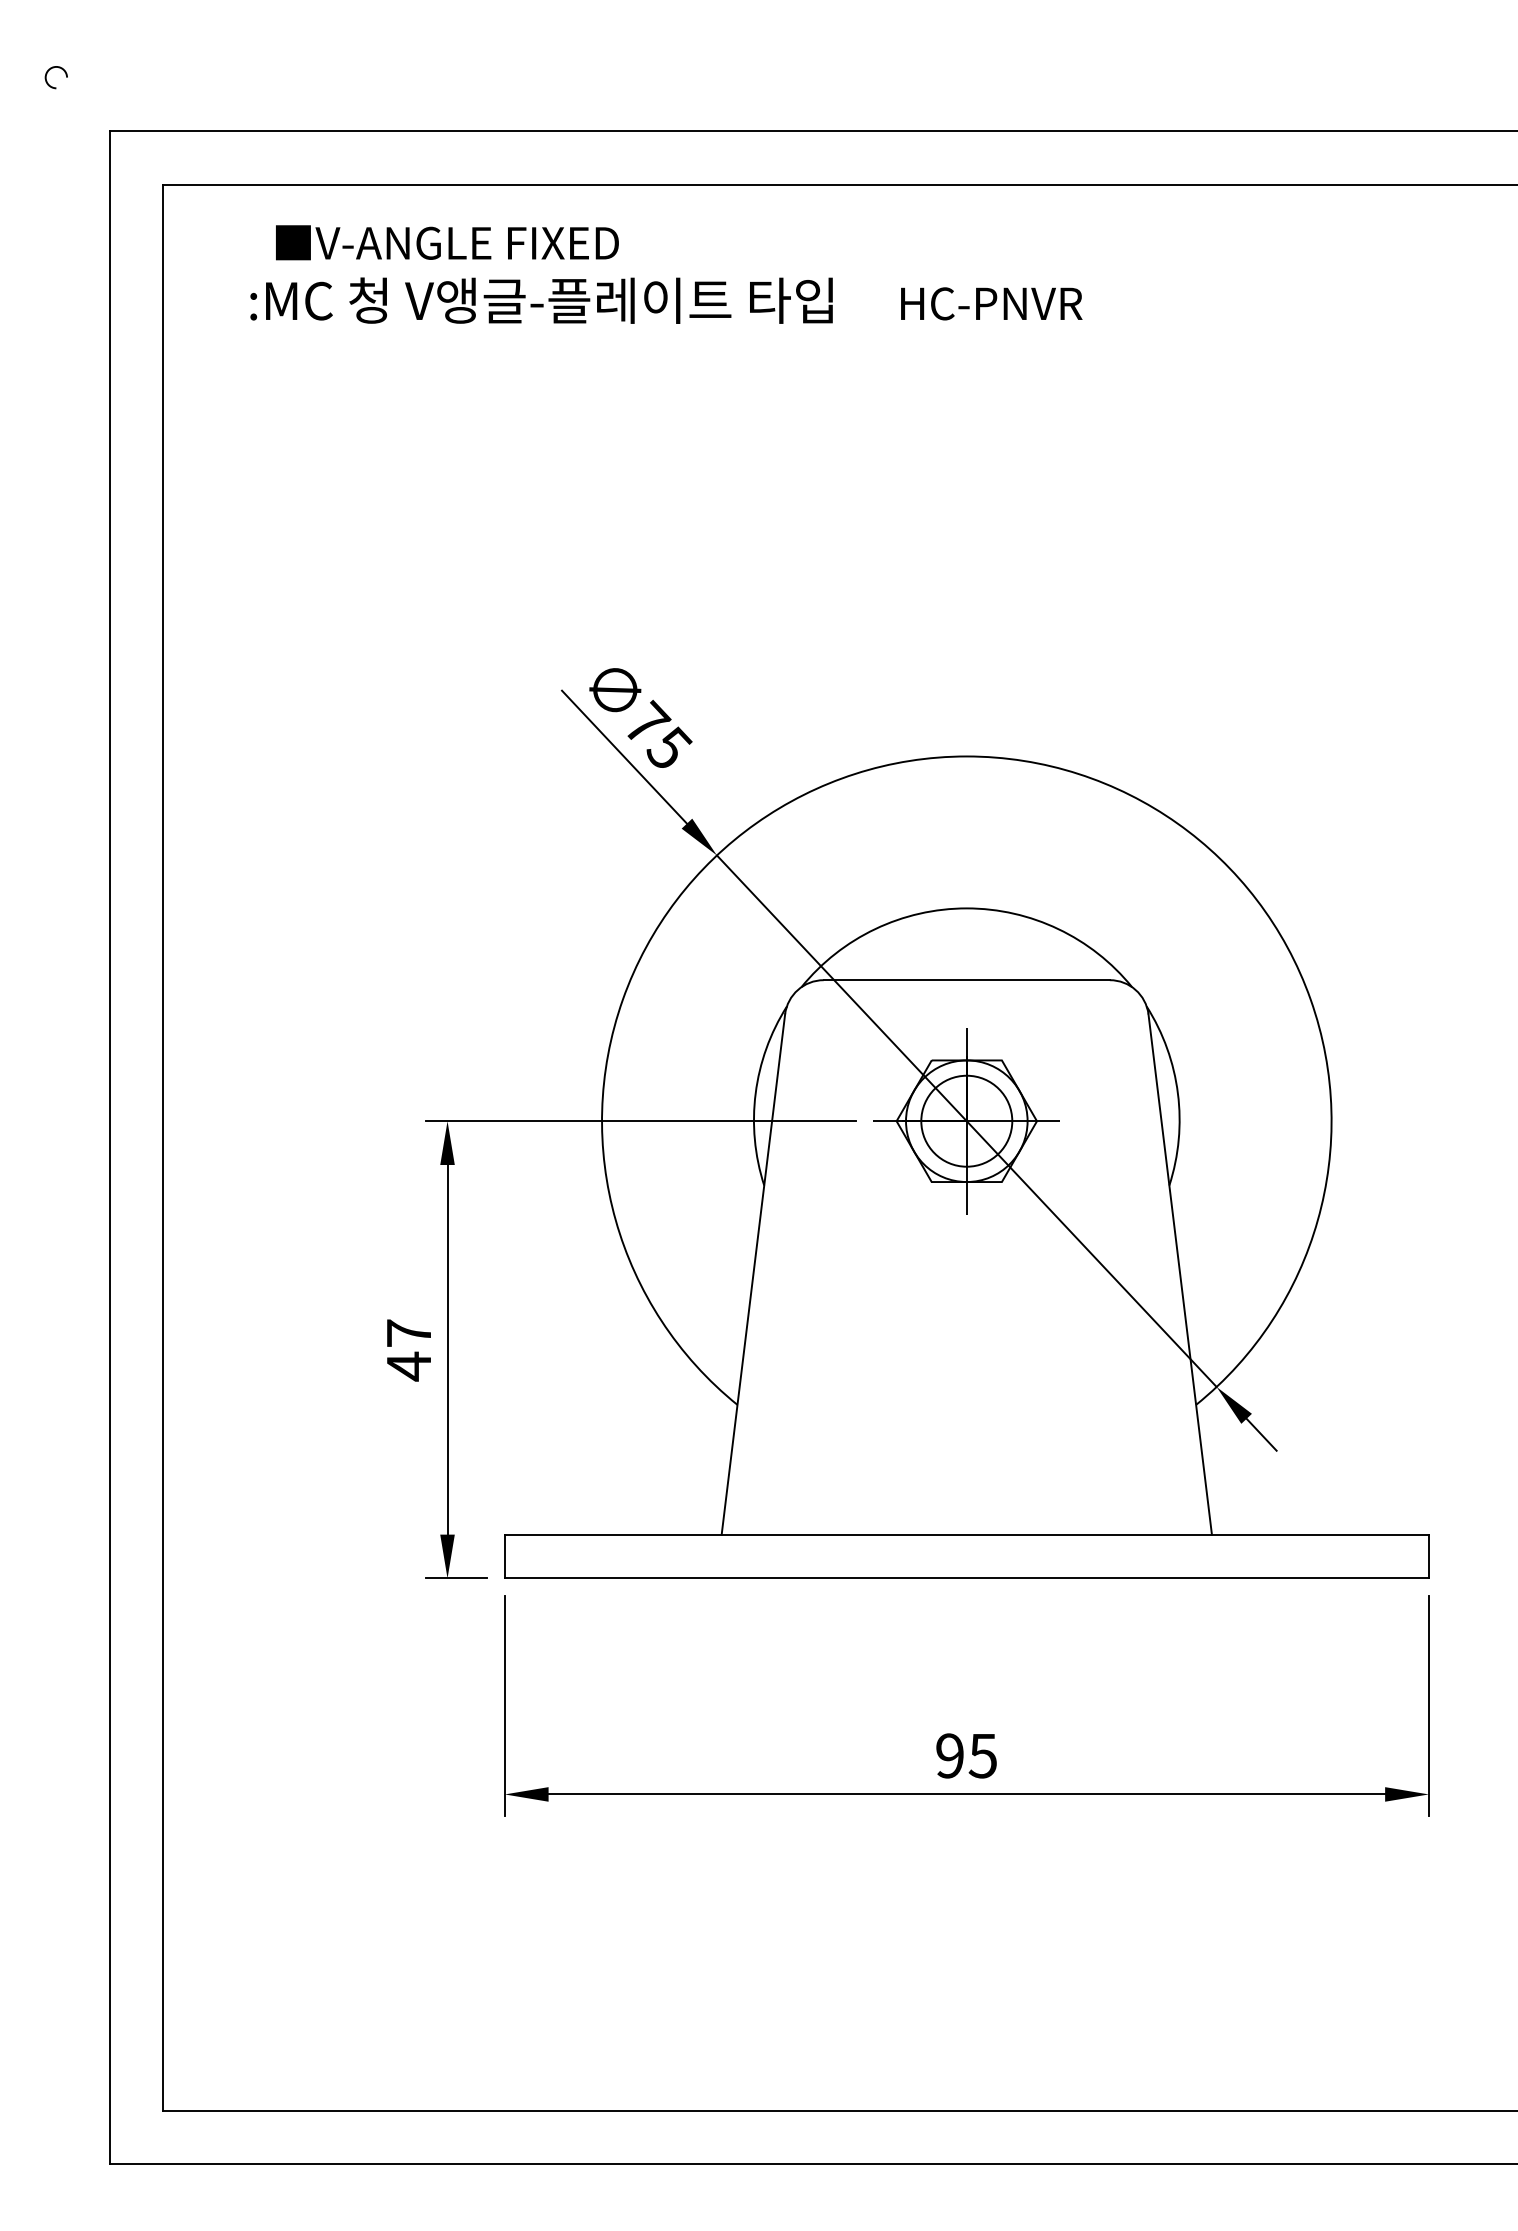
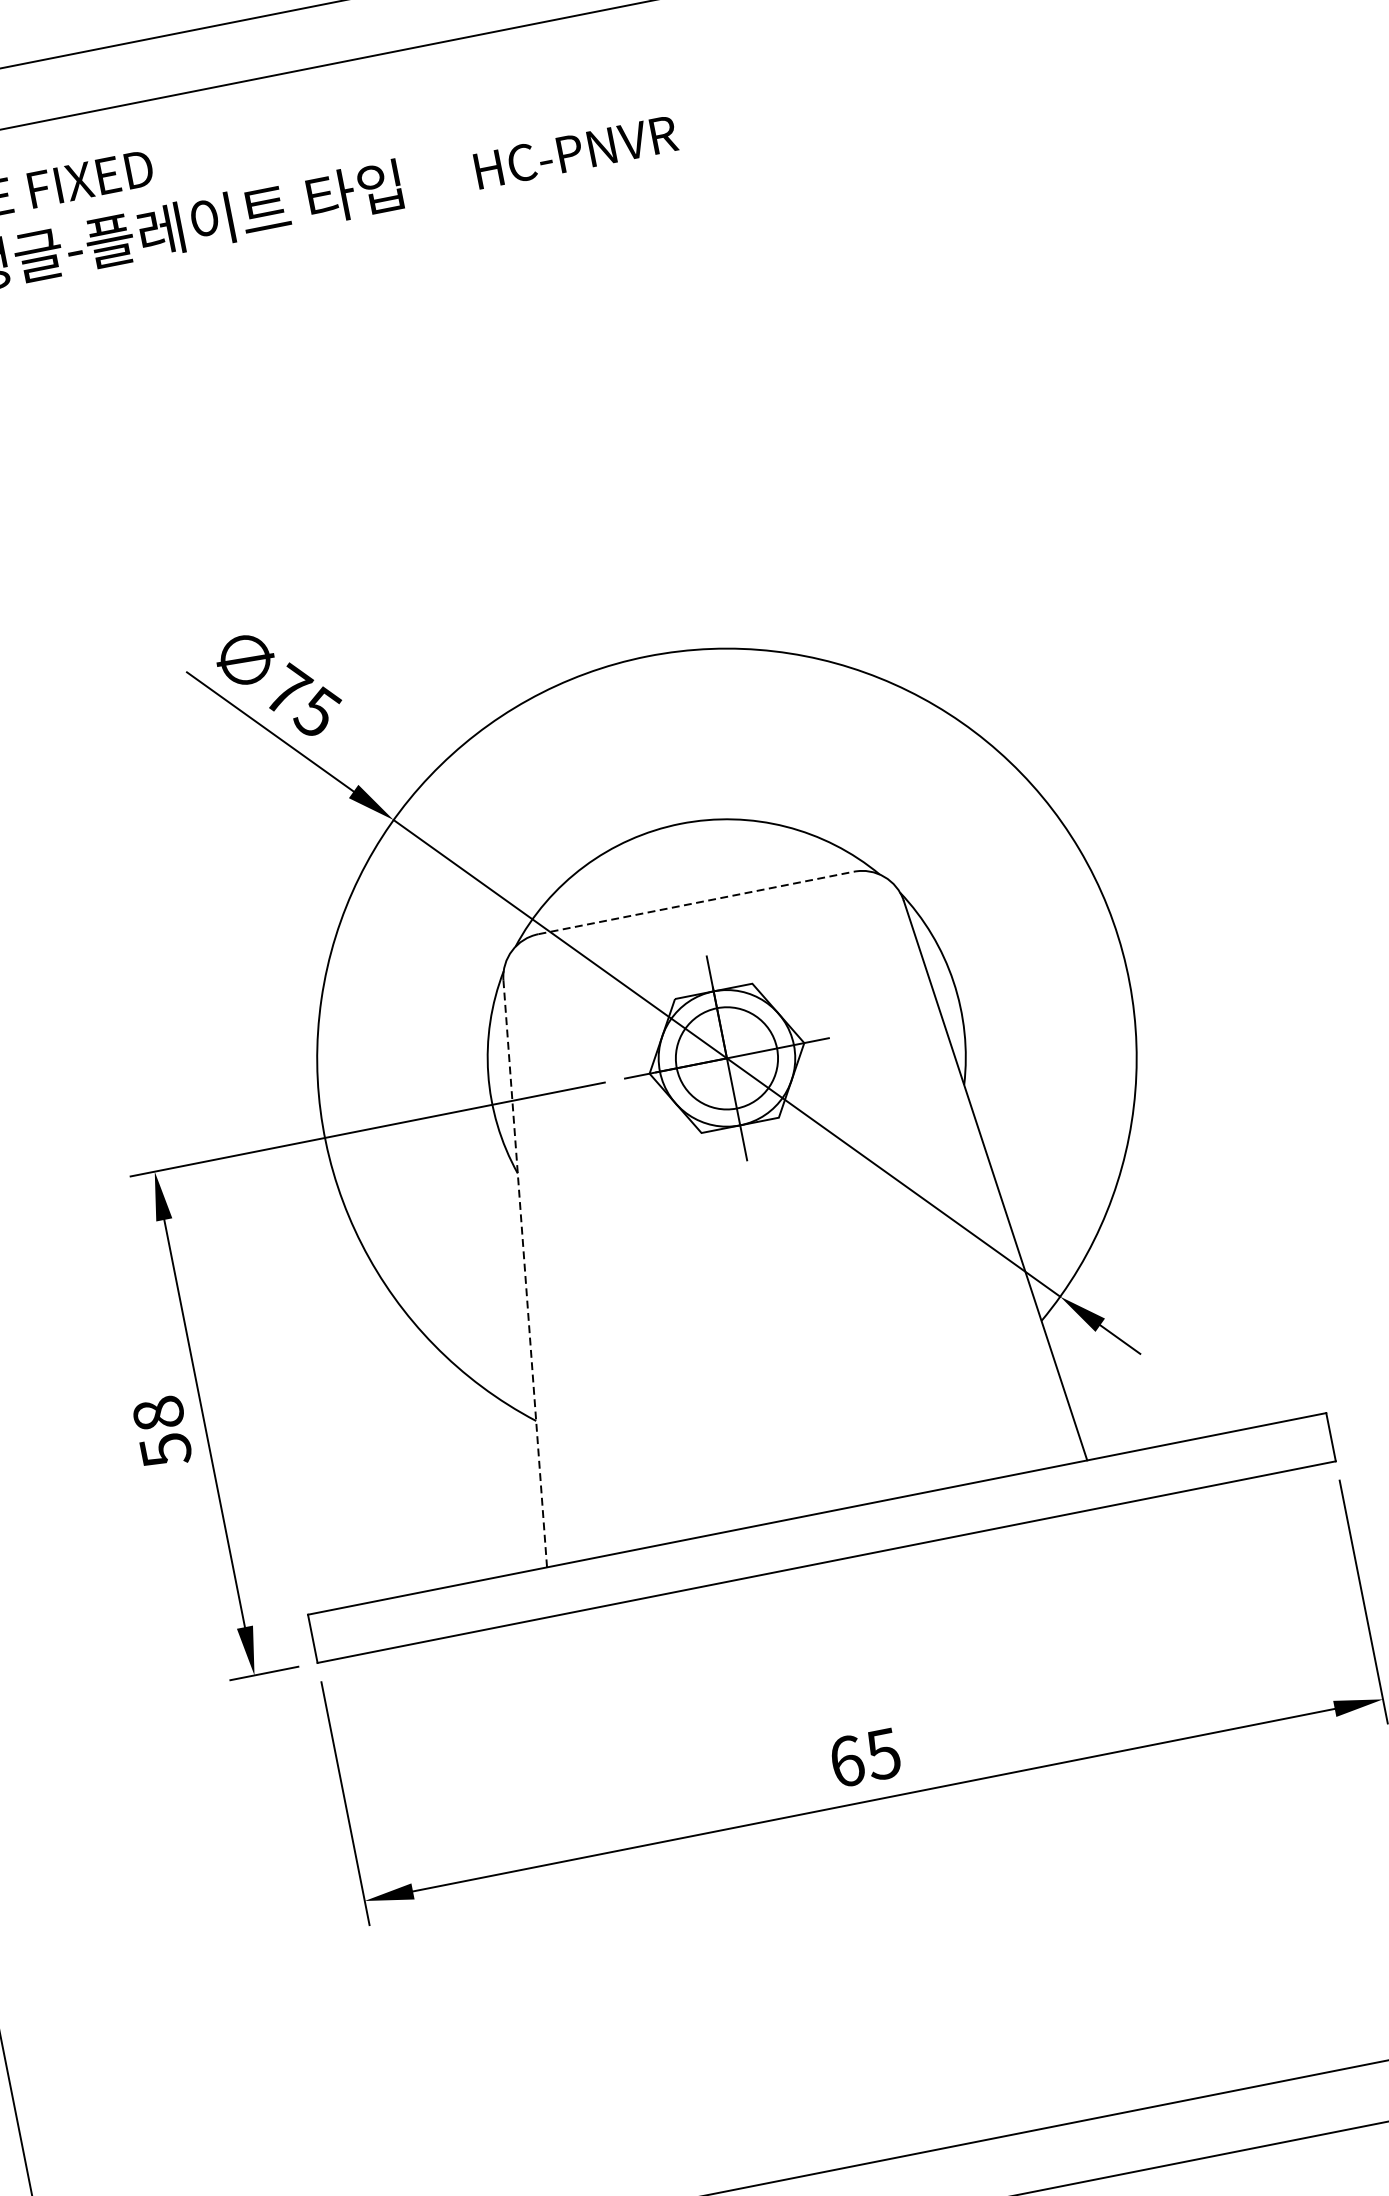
line: (967, 980) -> (697, 903), solid -> dashed
line: (753, 1275) -> (525, 1274), solid -> dashed
text: (408, 1350) -> (161, 1432), 47 -> 58
text: (950, 1755) -> (847, 1760), 95 -> 65

